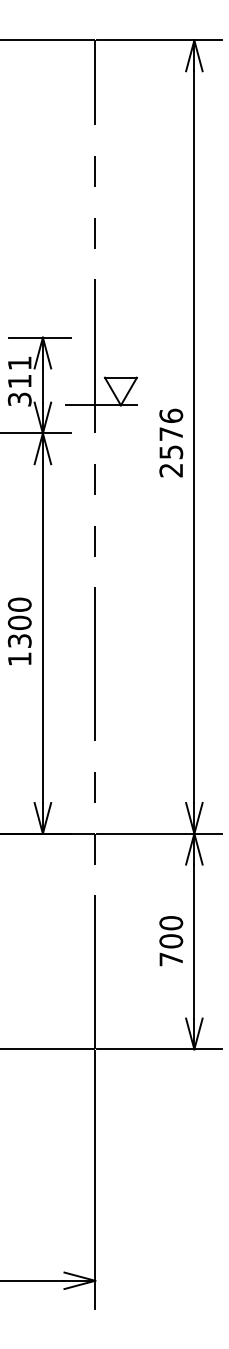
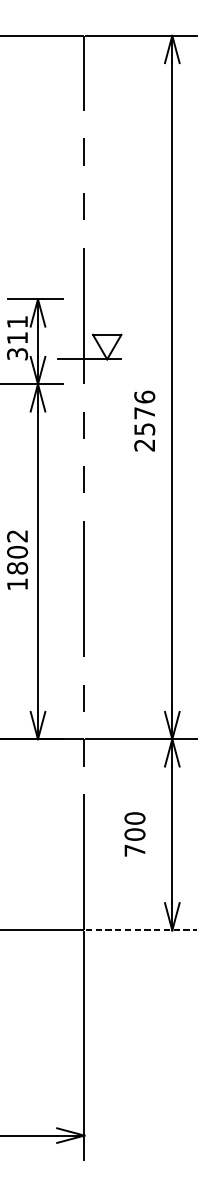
text: (171, 442) -> (144, 420), moved
text: (19, 622) -> (17, 551), 1300 -> 1802
text: (171, 941) -> (135, 834), moved
line: (159, 1049) -> (141, 930), solid -> dashed

